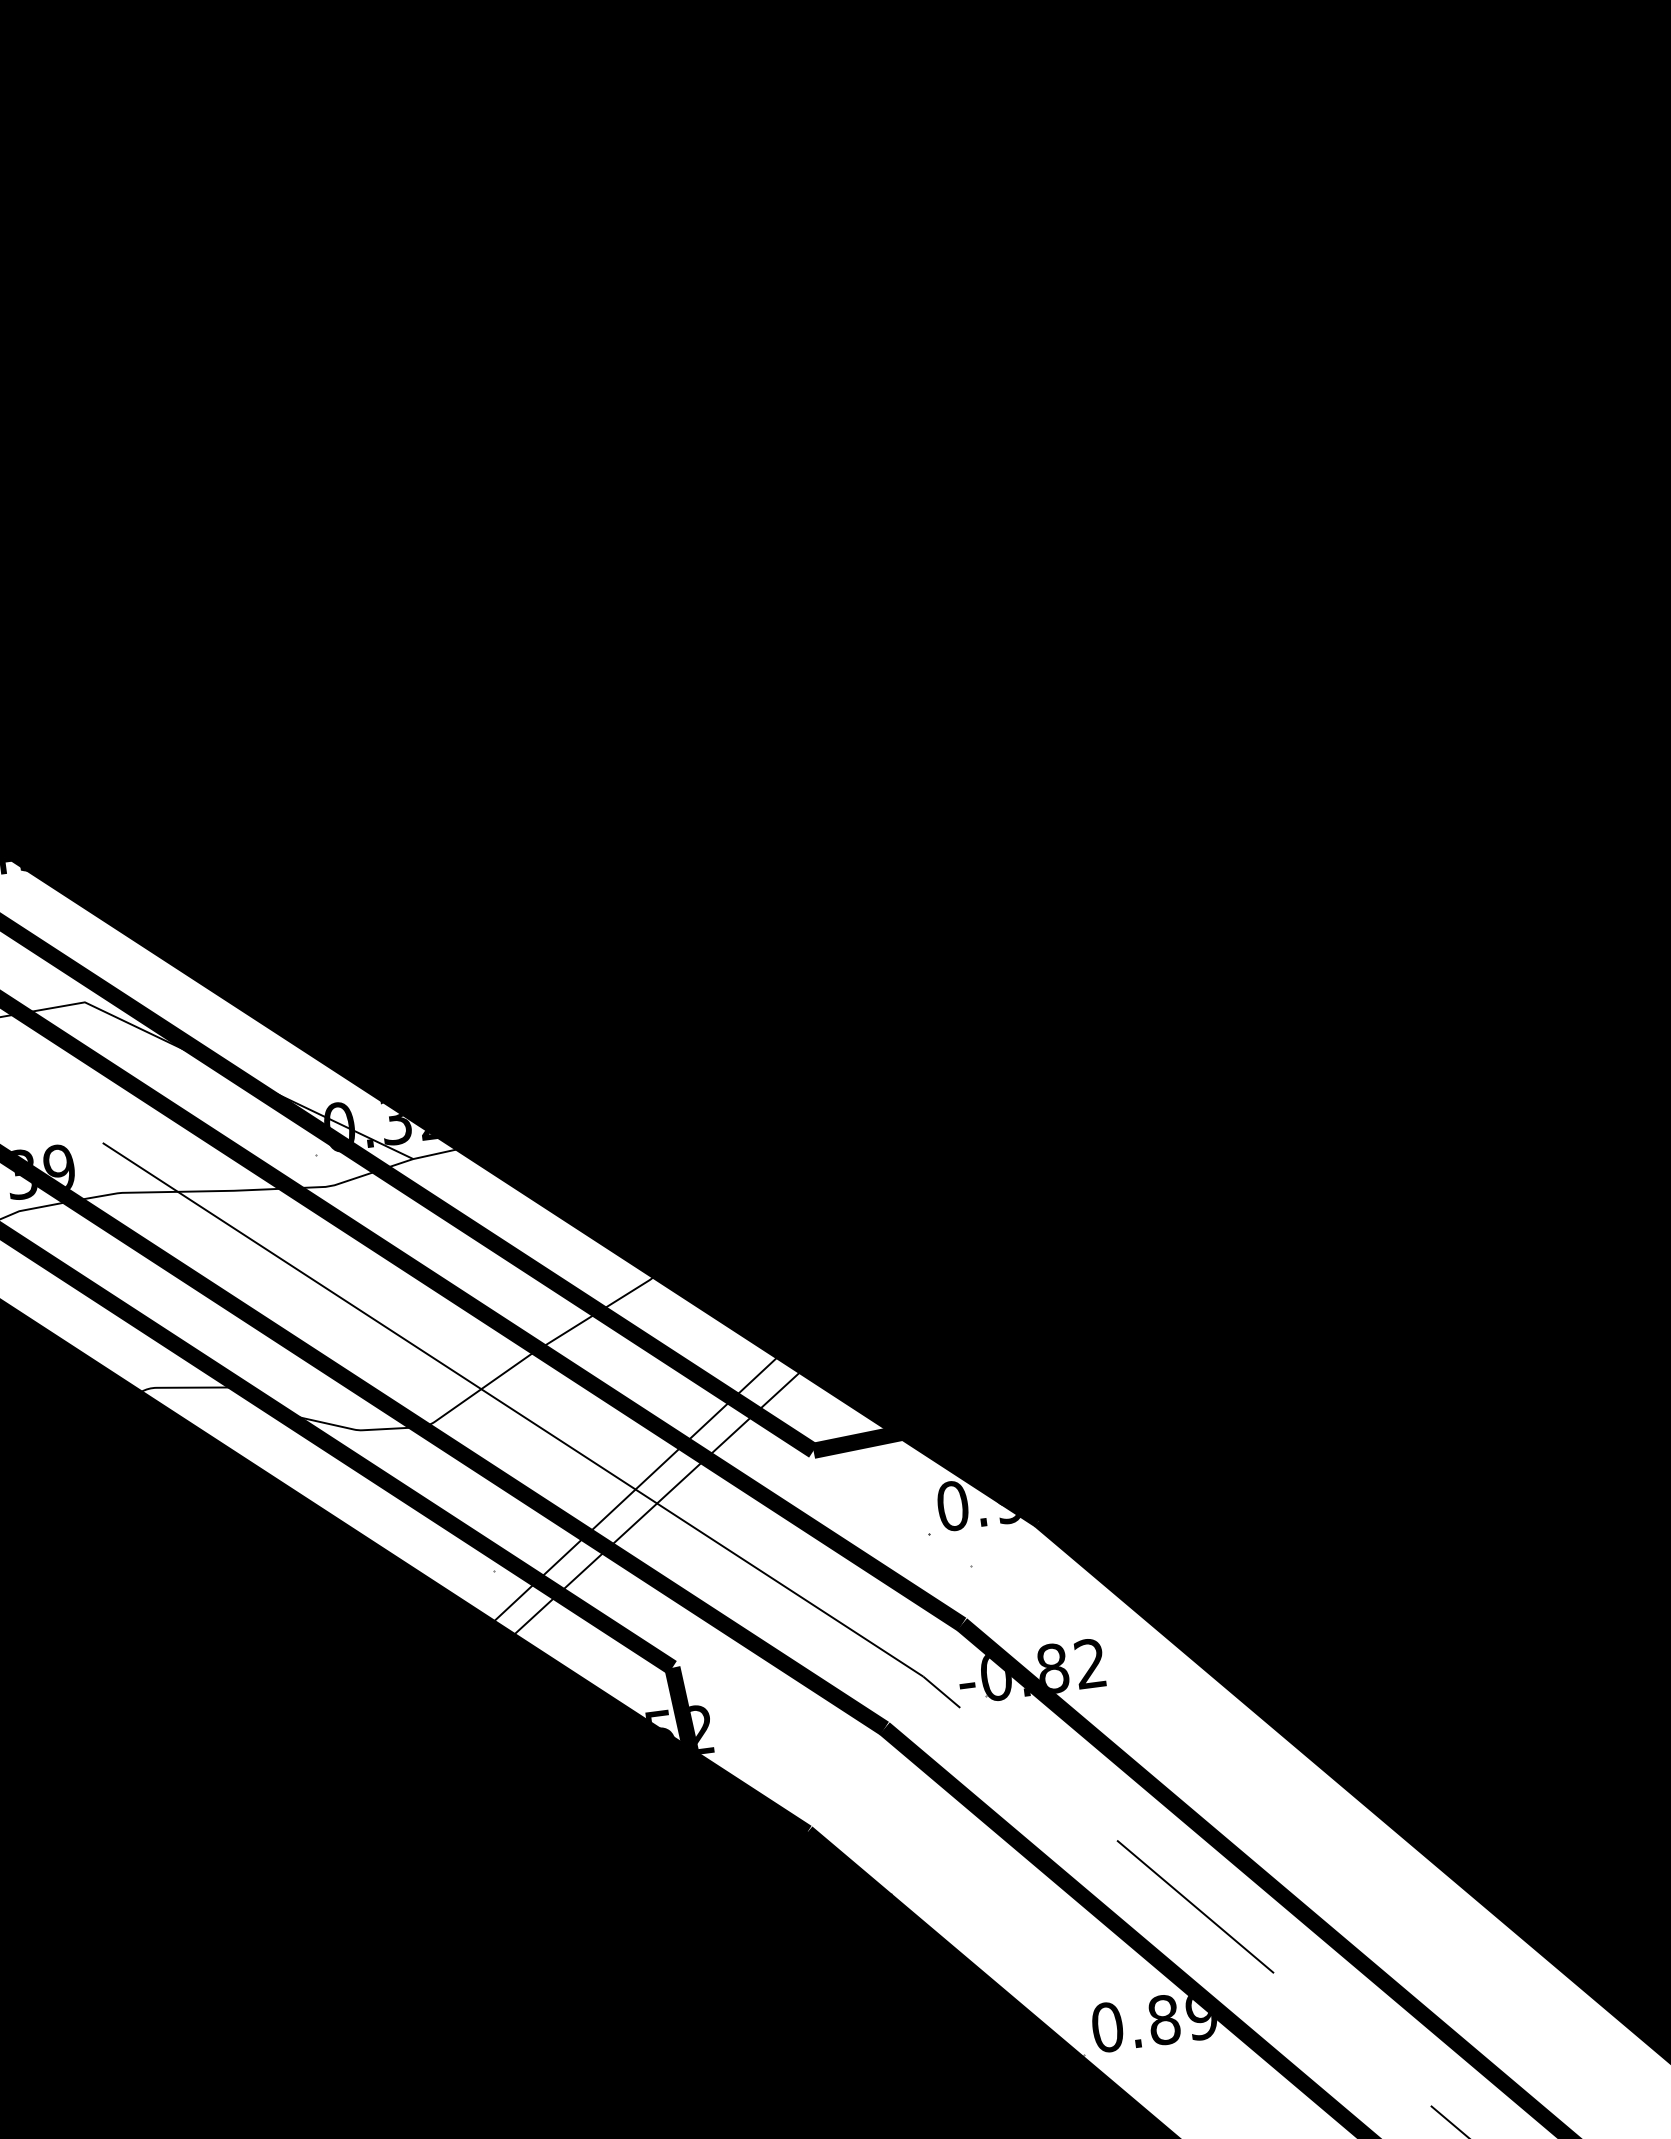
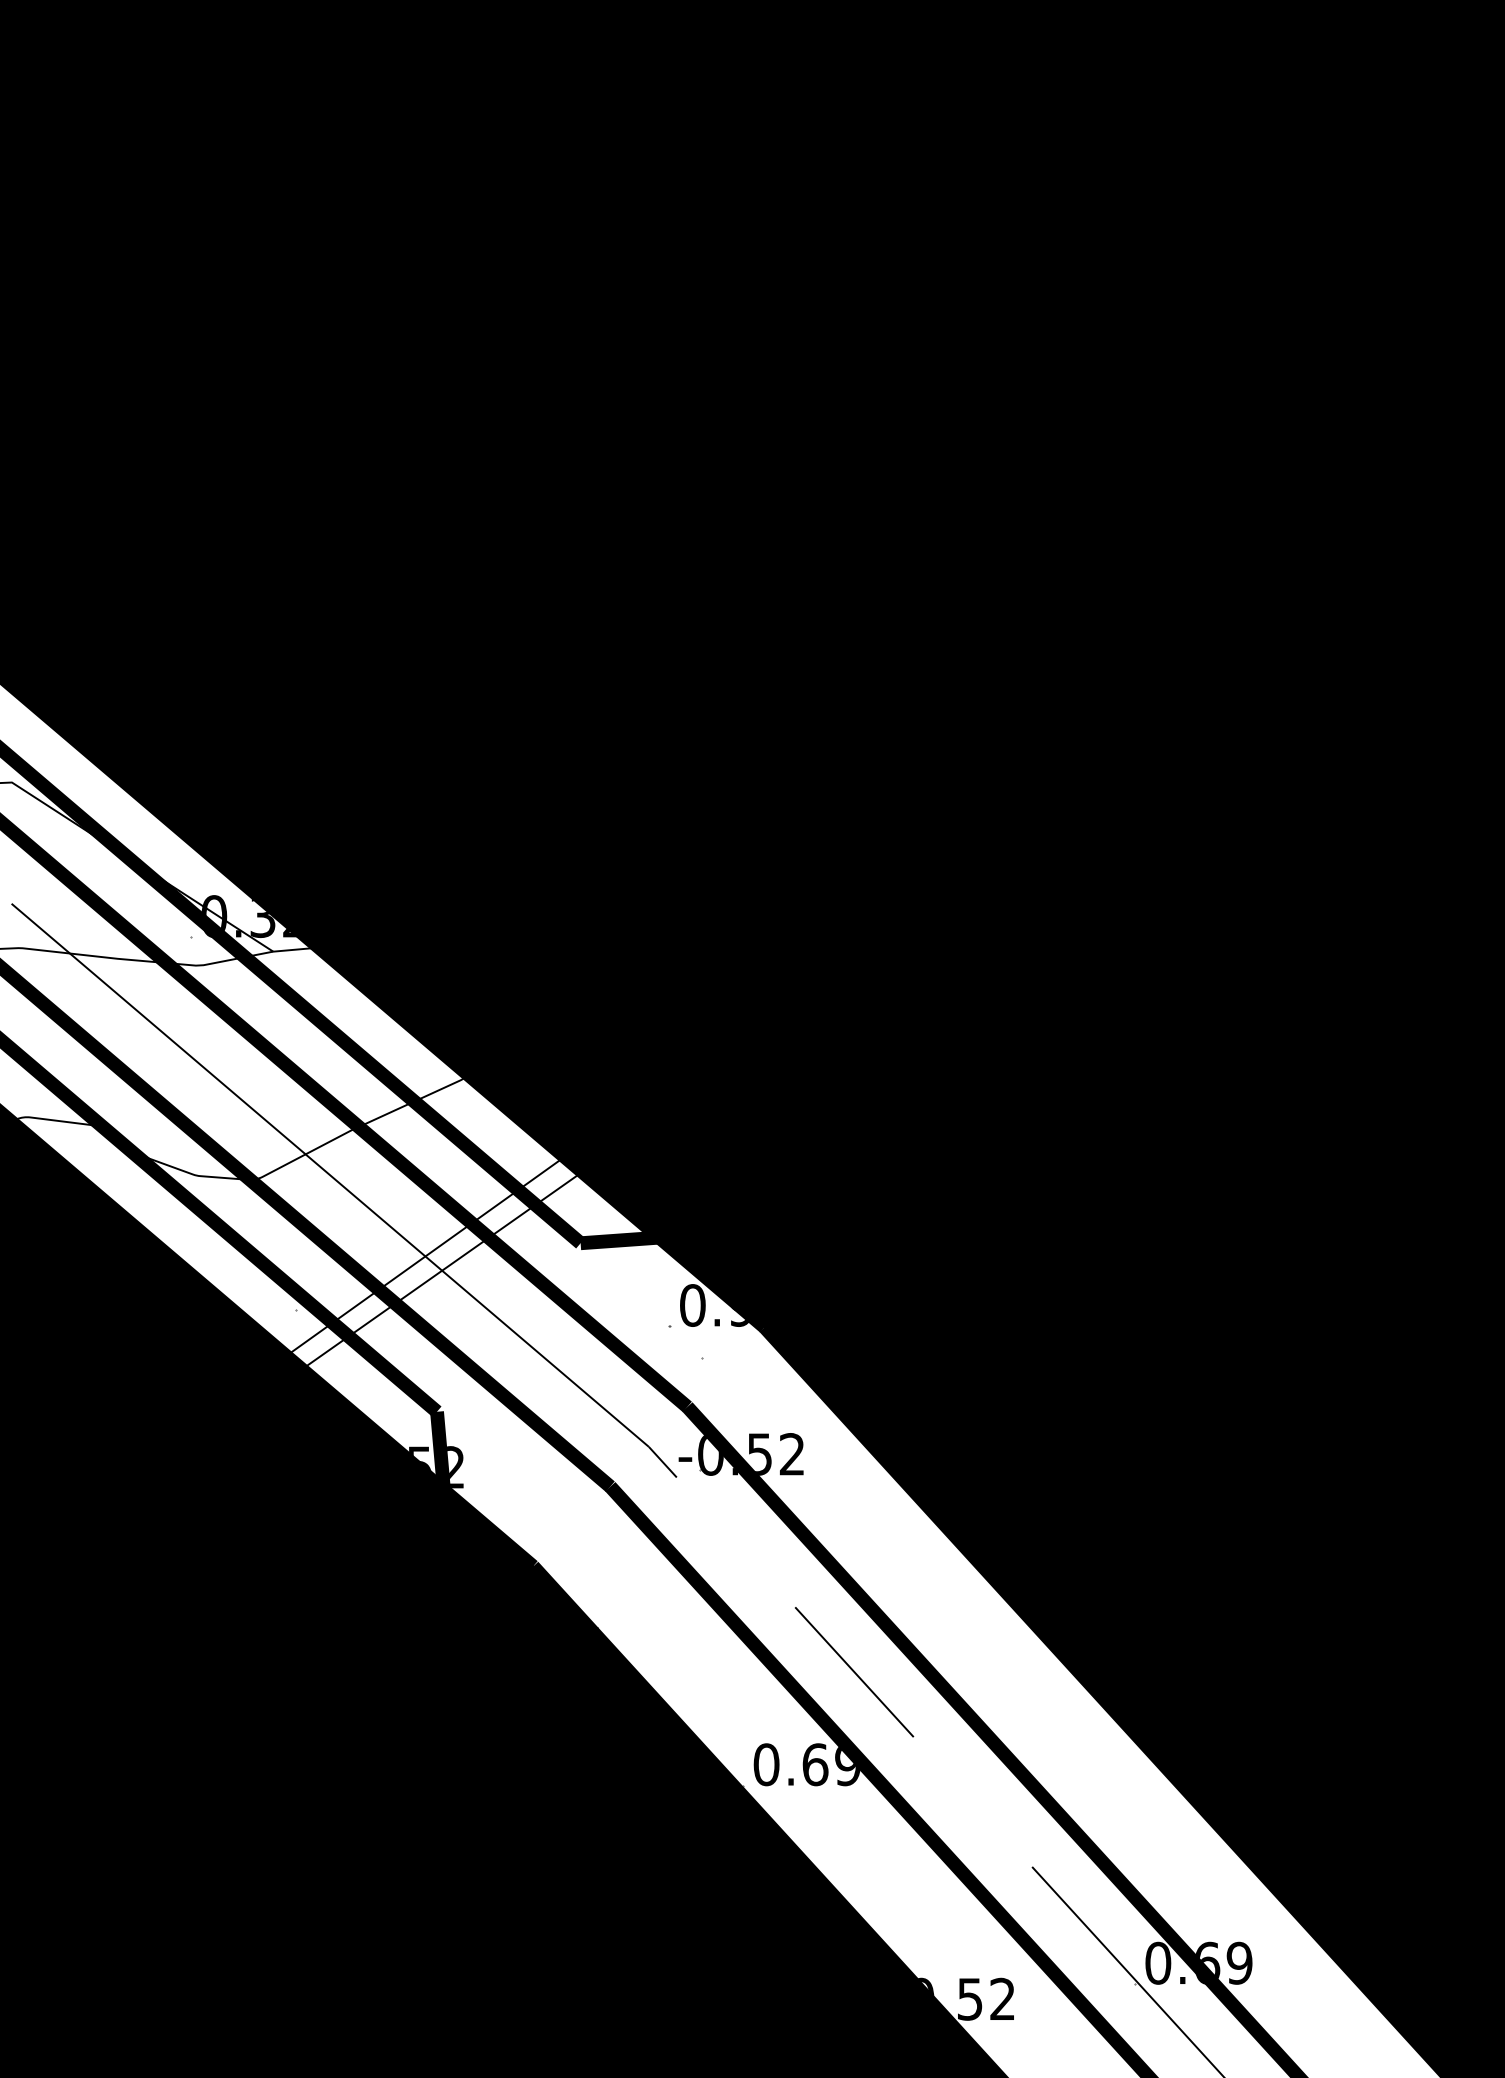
text: (1052, 1668) -> (759, 1454), -0.82 -> -0.52
text: (1164, 2019) -> (815, 1764), 0.89 -> 0.69

